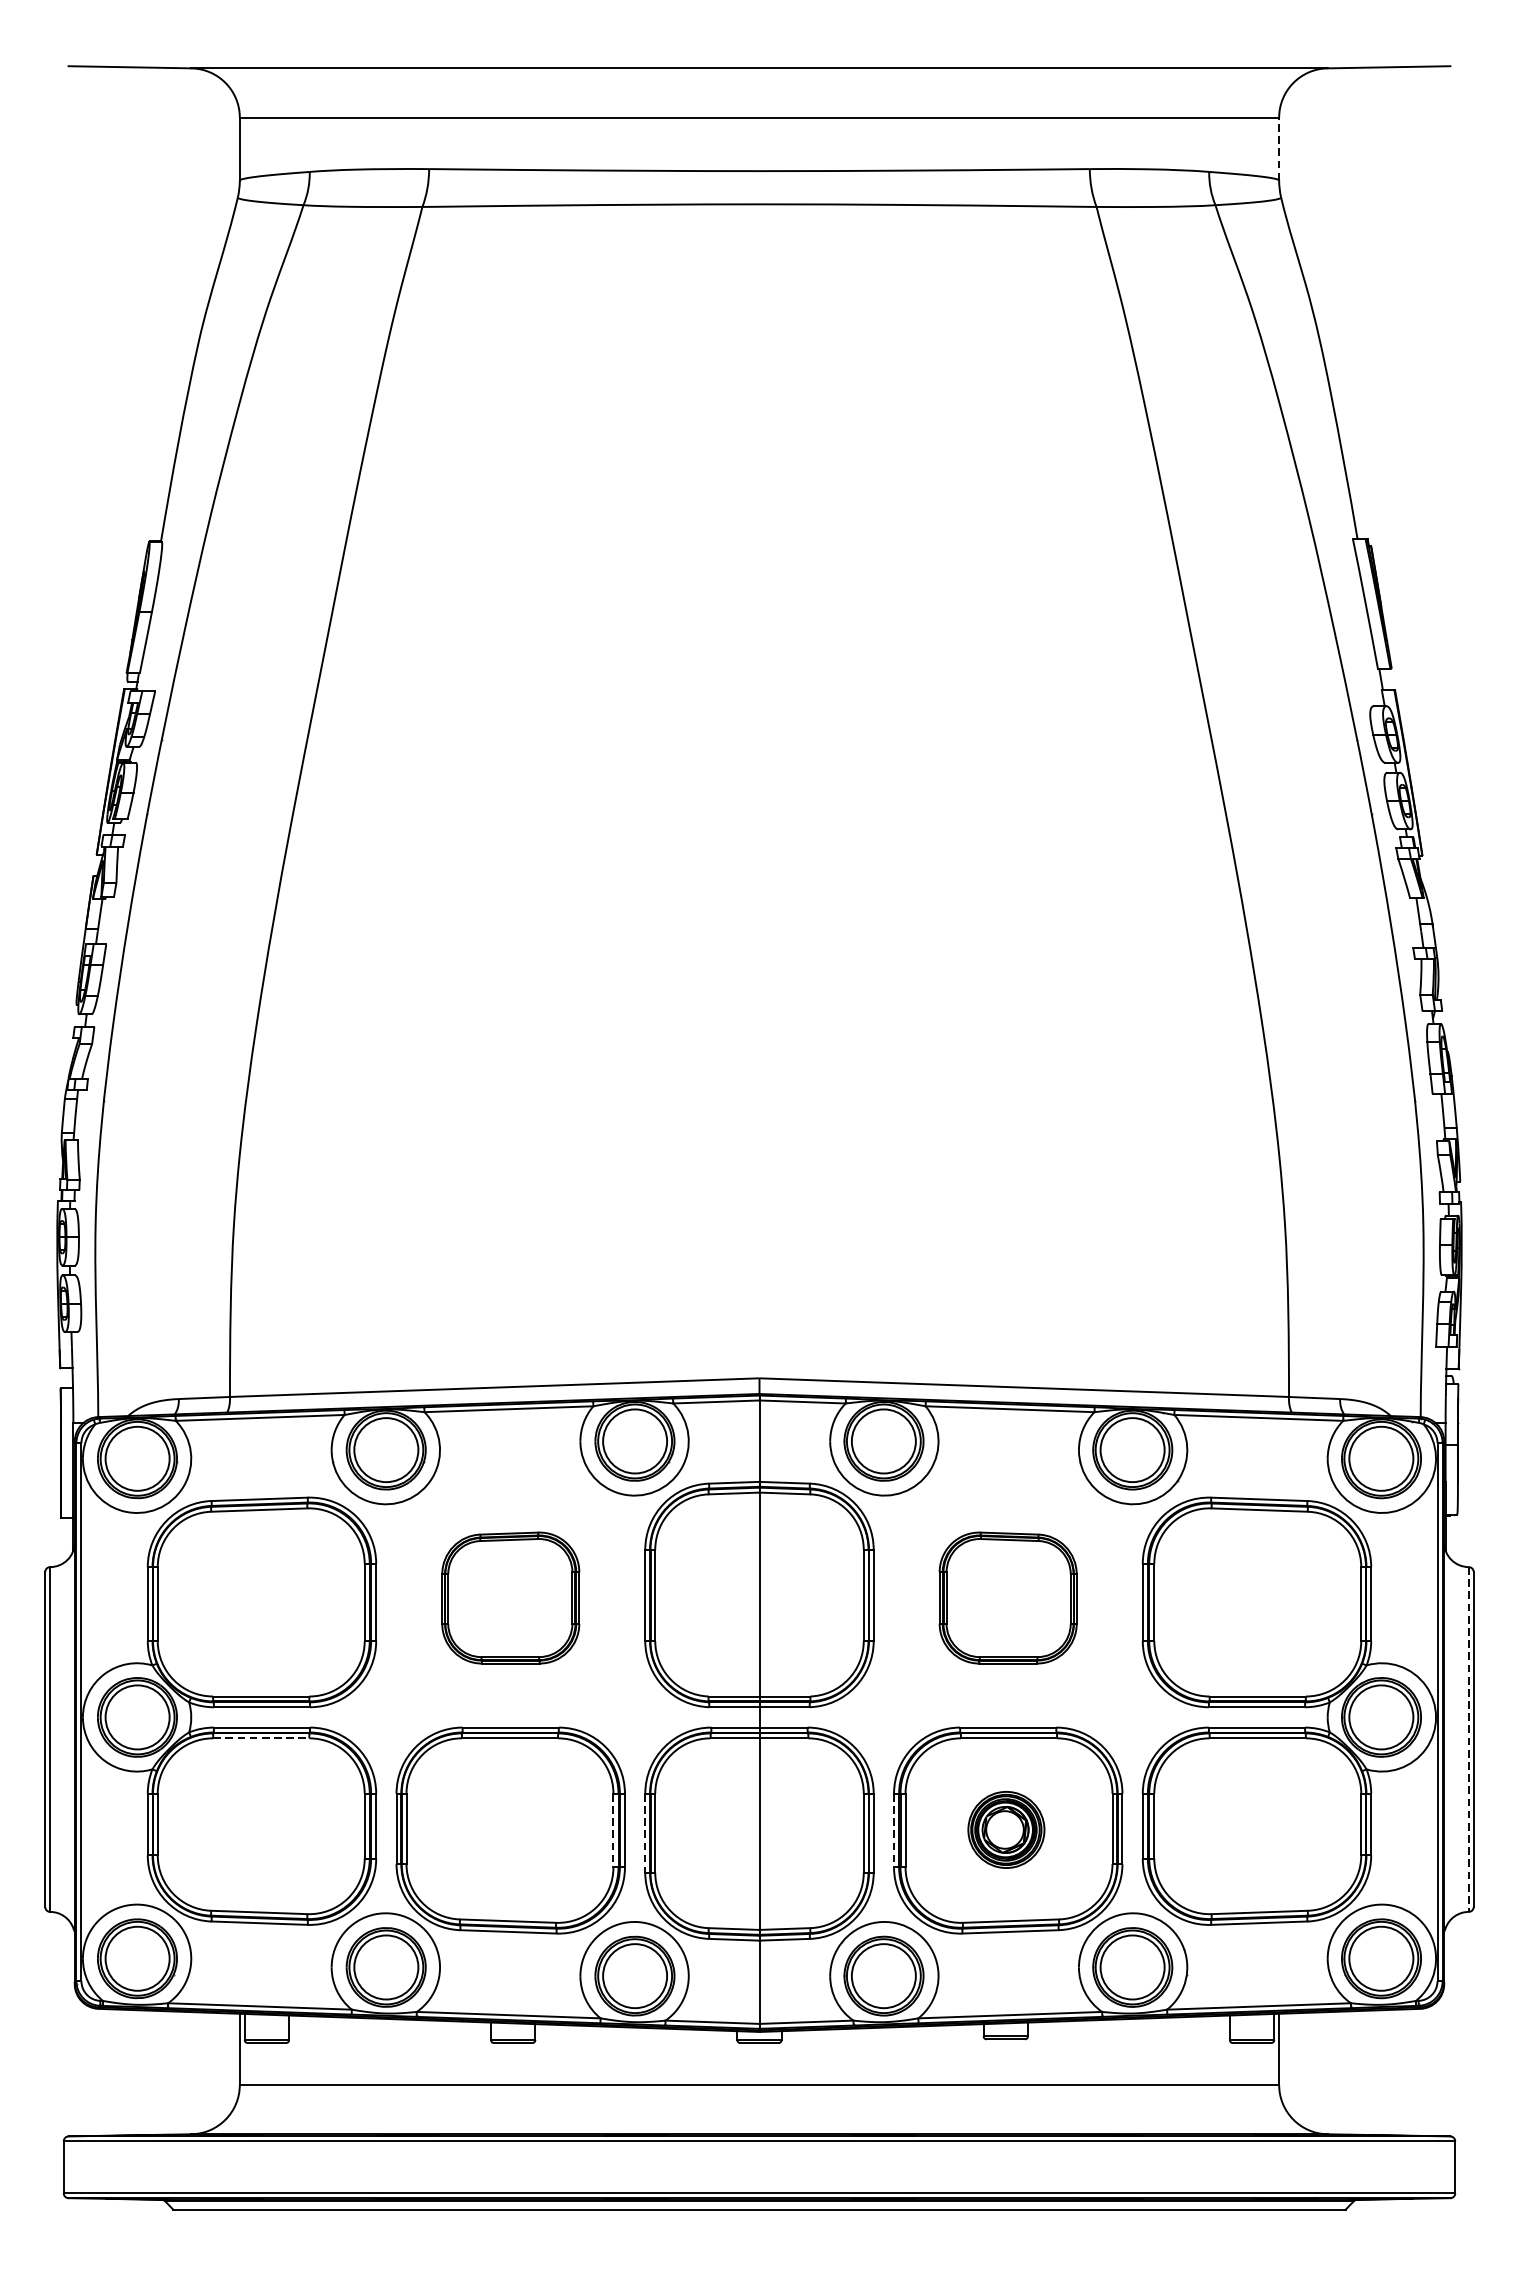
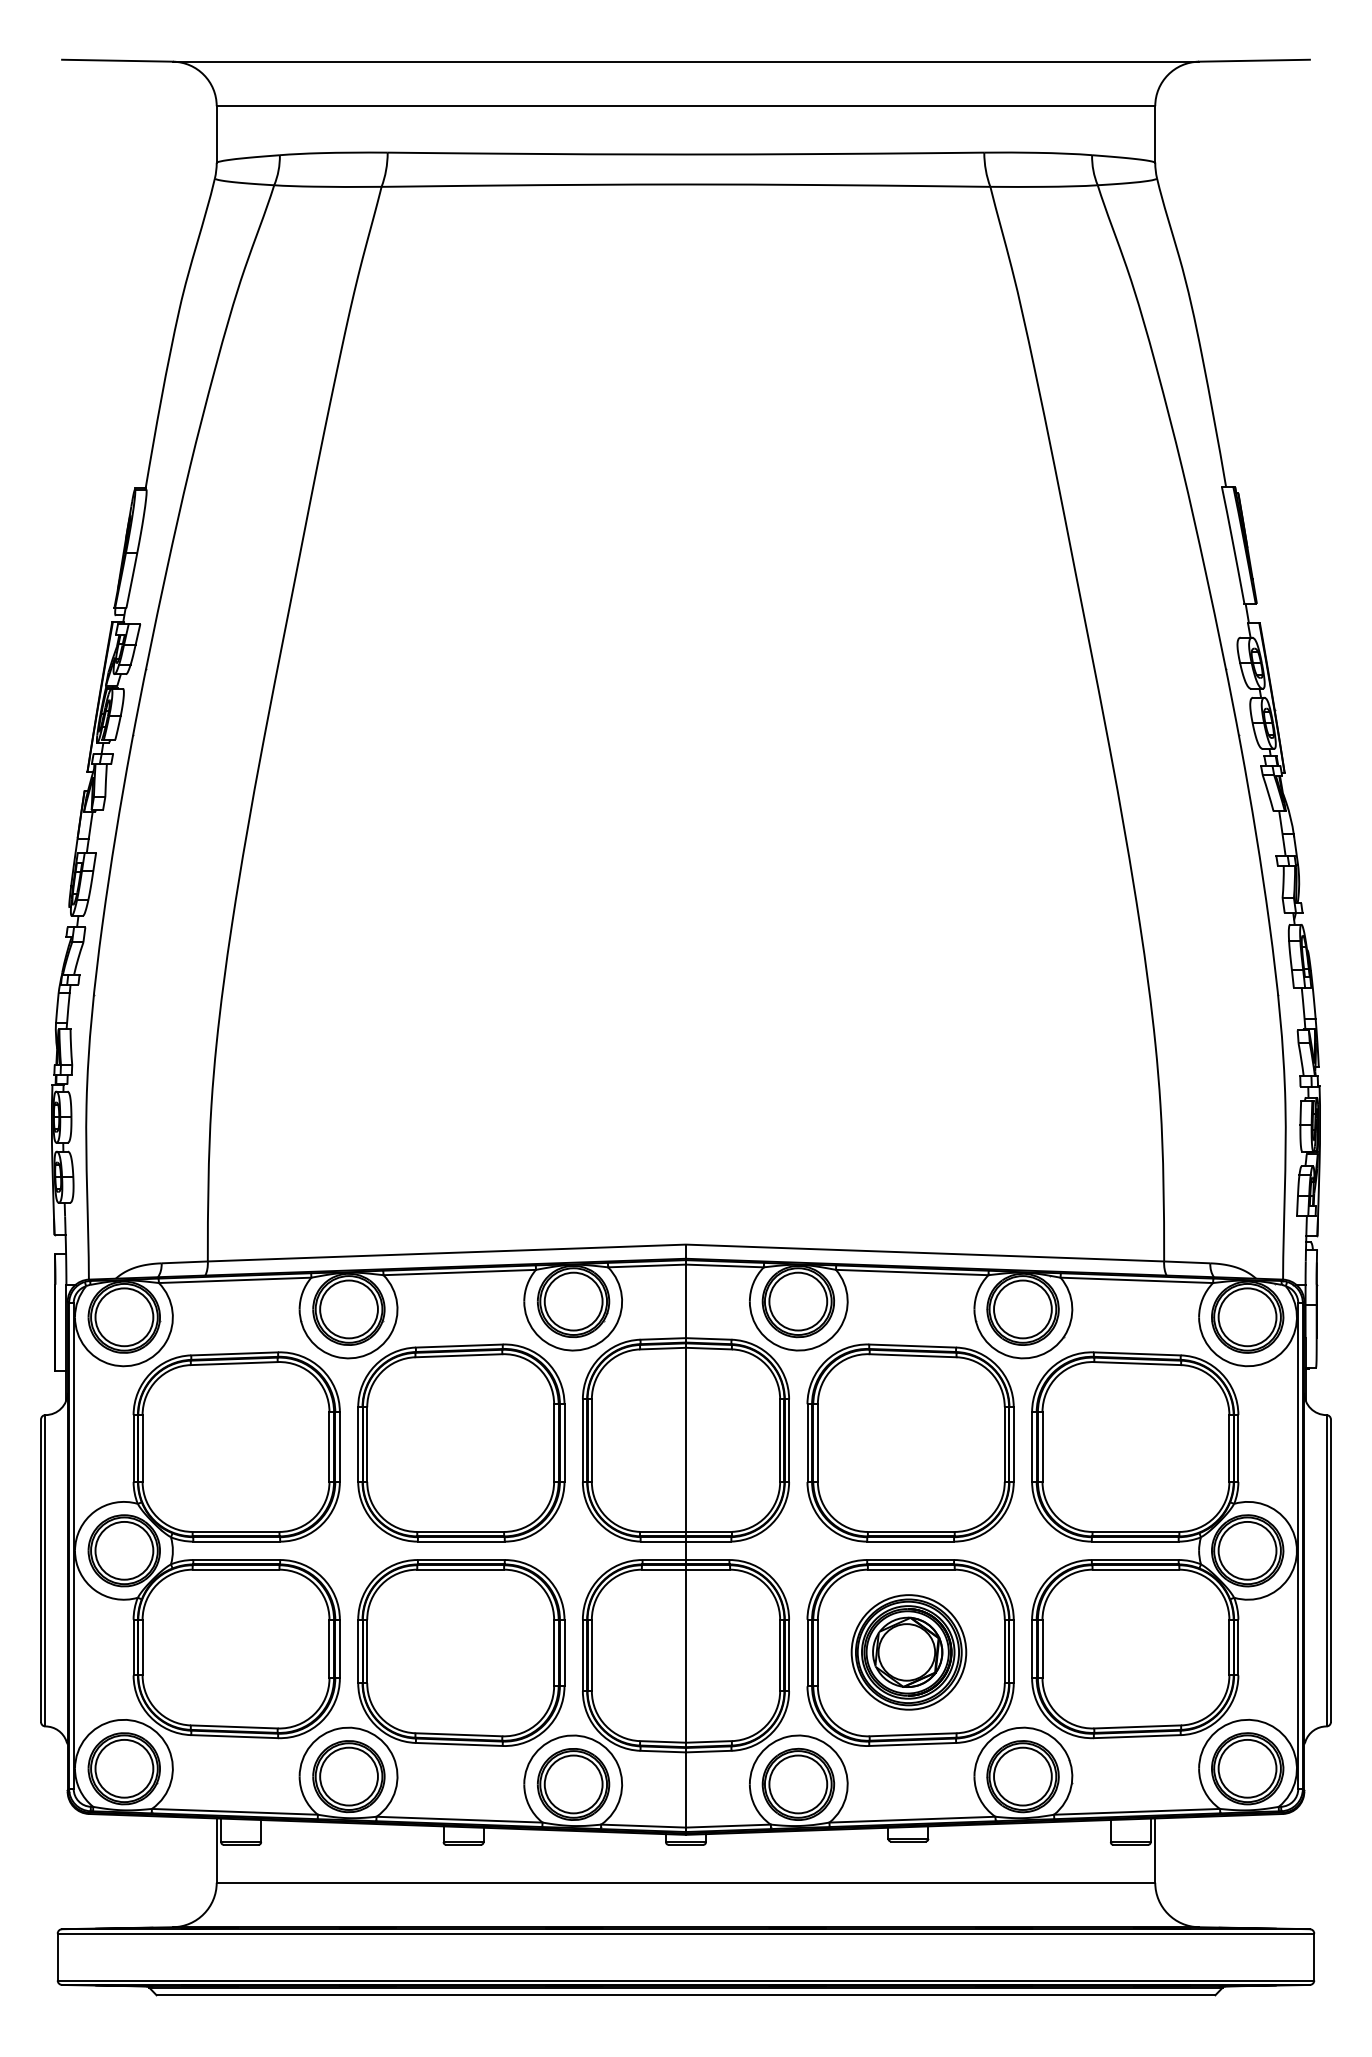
line: (1279, 148) -> (1155, 134), dashed -> solid
part: (510, 1597) -> (461, 1442), size x1.67
part: (1008, 1597) -> (910, 1442), size x1.67
line: (261, 1738) -> (236, 1569), dashed -> solid
line: (1468, 1739) -> (1326, 1570), dashed -> solid
part: (1005, 1830) -> (908, 1652), size x1.67
line: (613, 1831) -> (554, 1653), dashed -> solid
line: (894, 1831) -> (807, 1653), dashed -> solid
line: (644, 1833) -> (582, 1655), dashed -> solid

